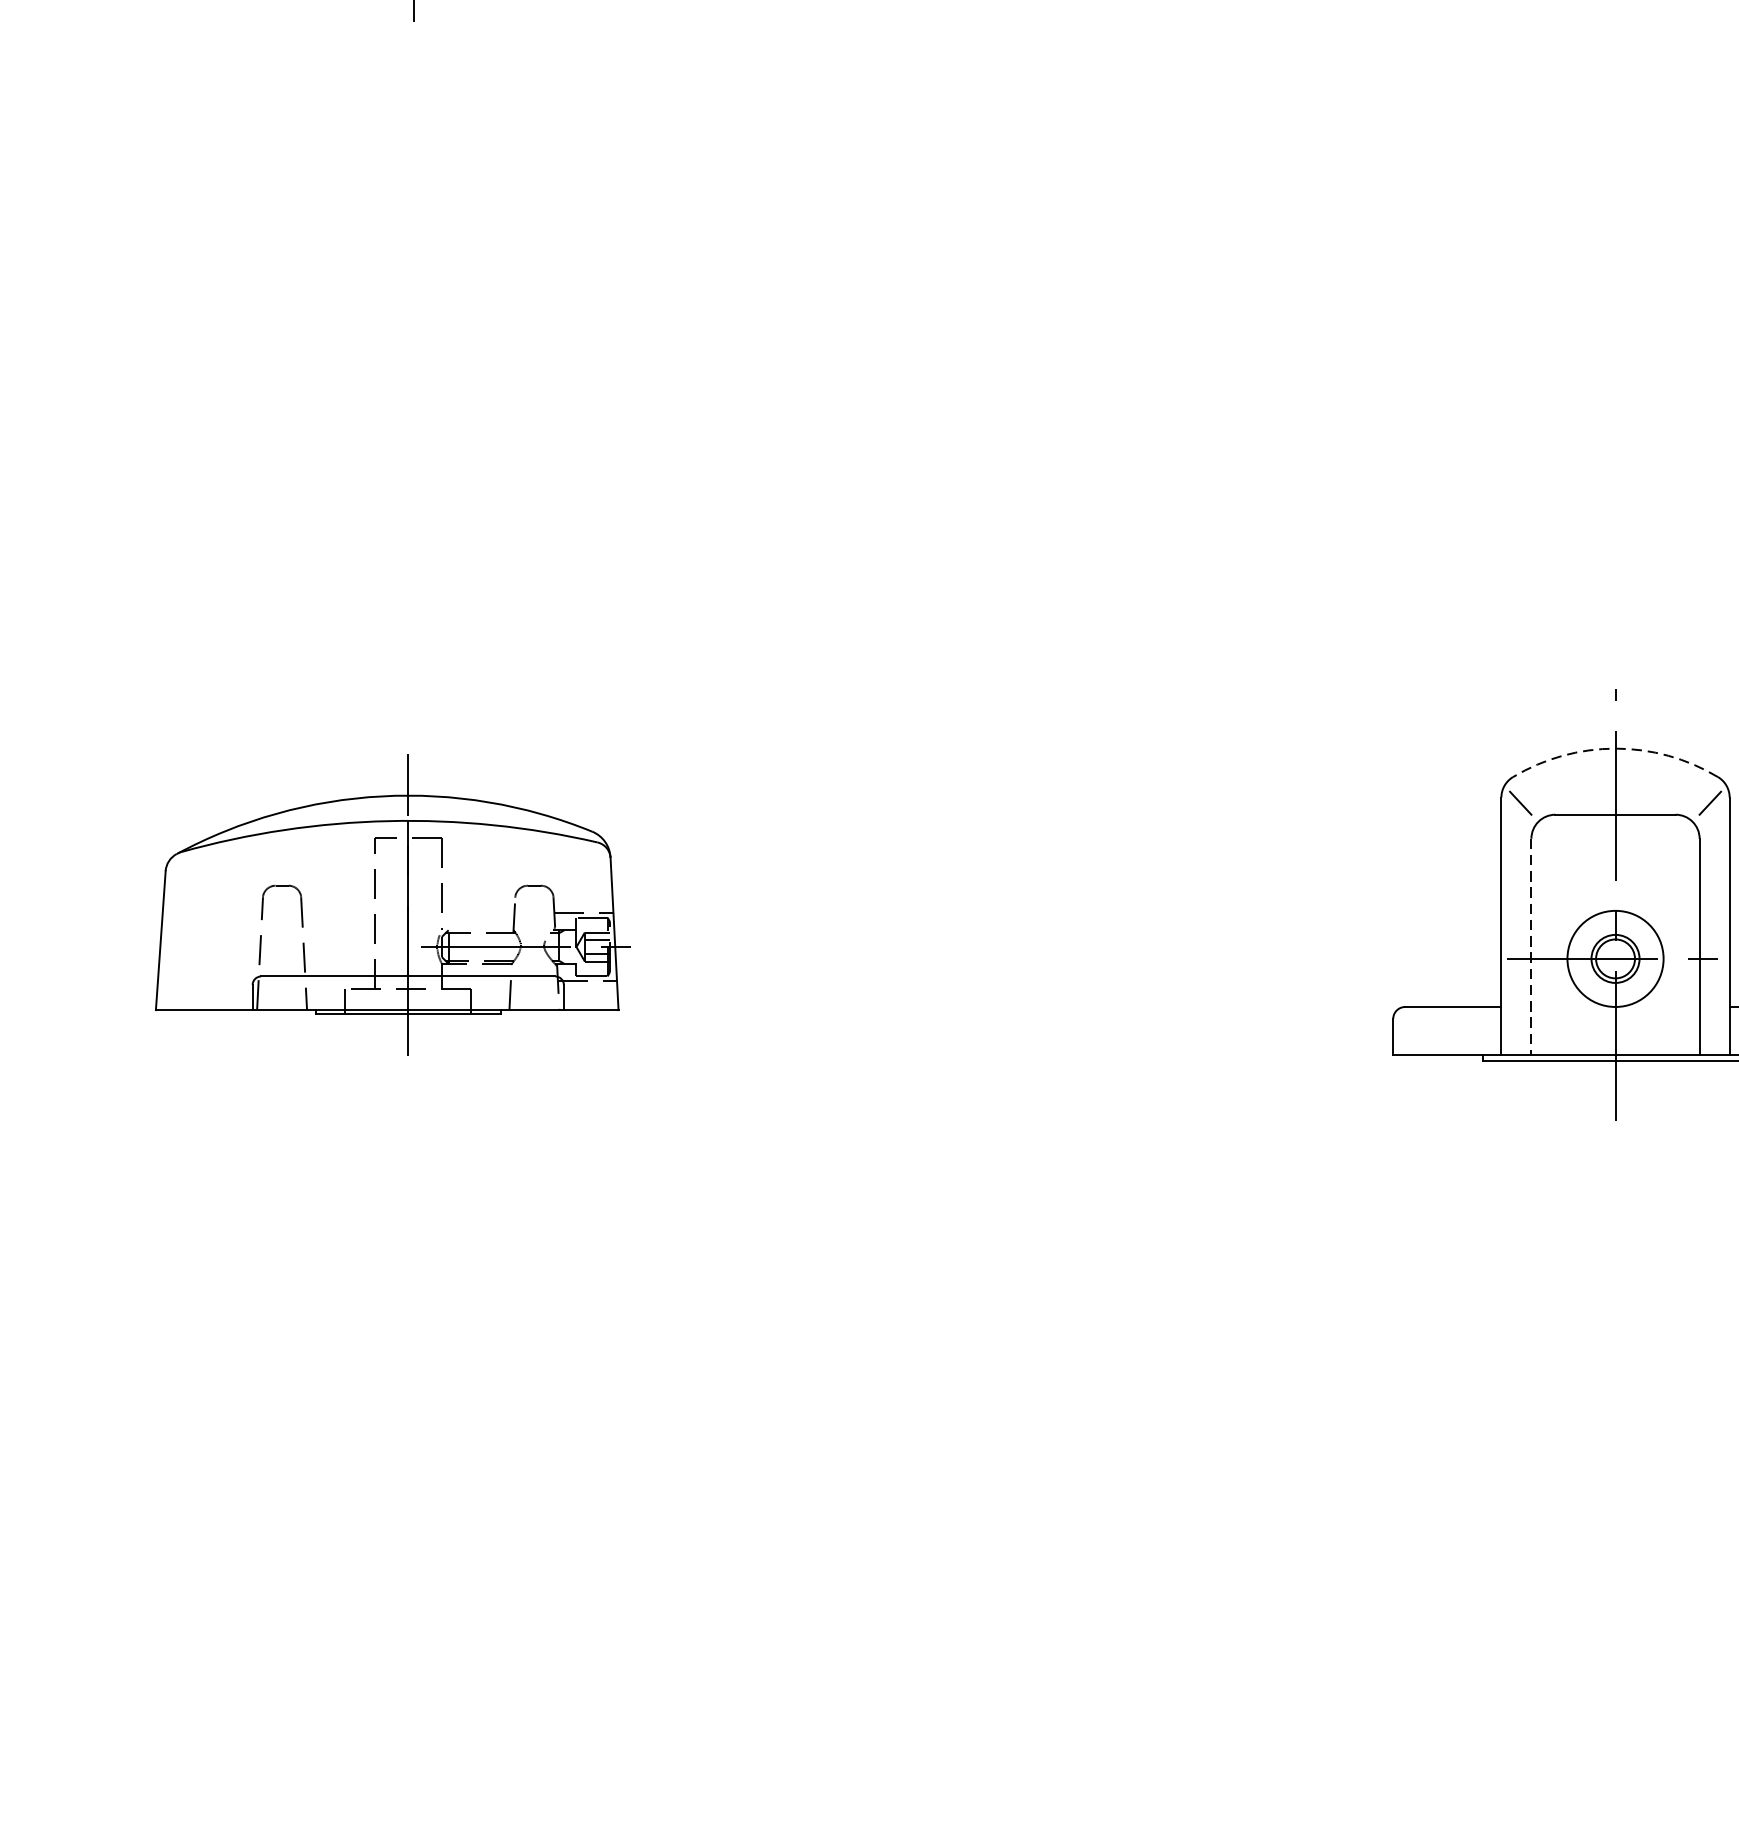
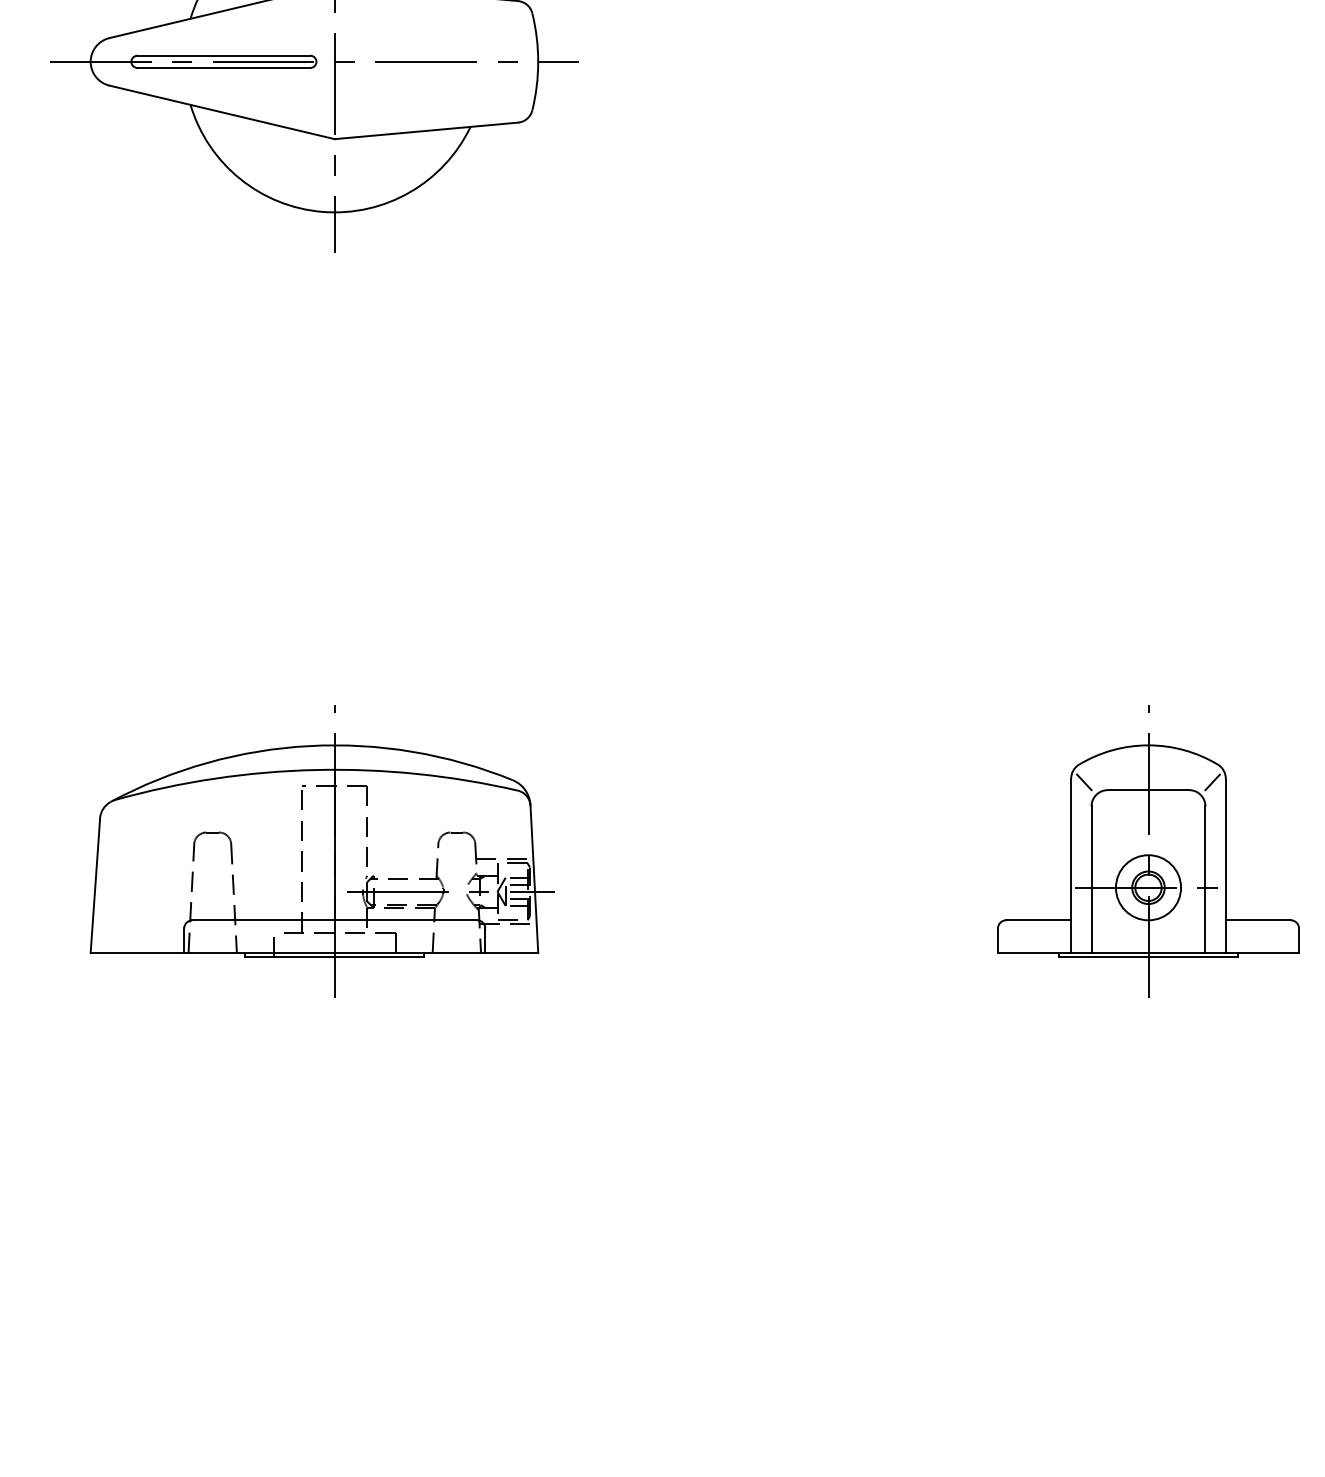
arc: (1615, 748) -> (1148, 745), dashed -> solid
part: (394, 905) -> (321, 851), size x1.43
line: (1531, 948) -> (1091, 880), dashed -> solid

